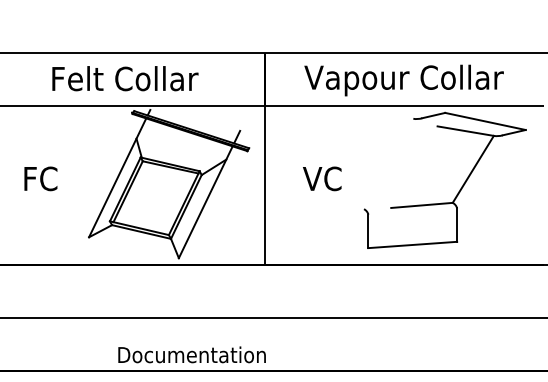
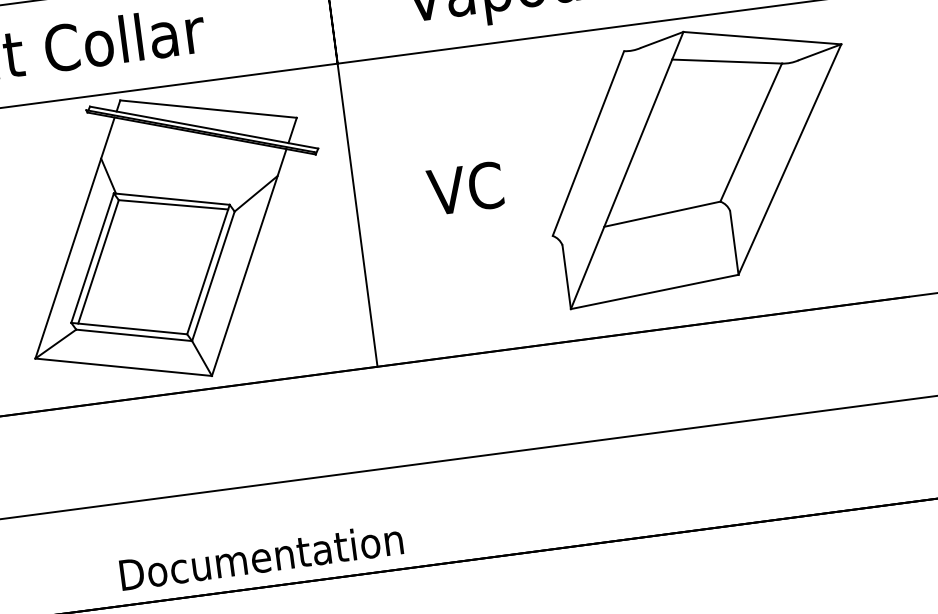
line: (195, 119) -> (208, 107), added
line: (388, 163) -> (587, 142), added
line: (406, 180) -> (626, 170), added
line: (491, 185) -> (789, 158), added
line: (133, 247) -> (122, 366), added

